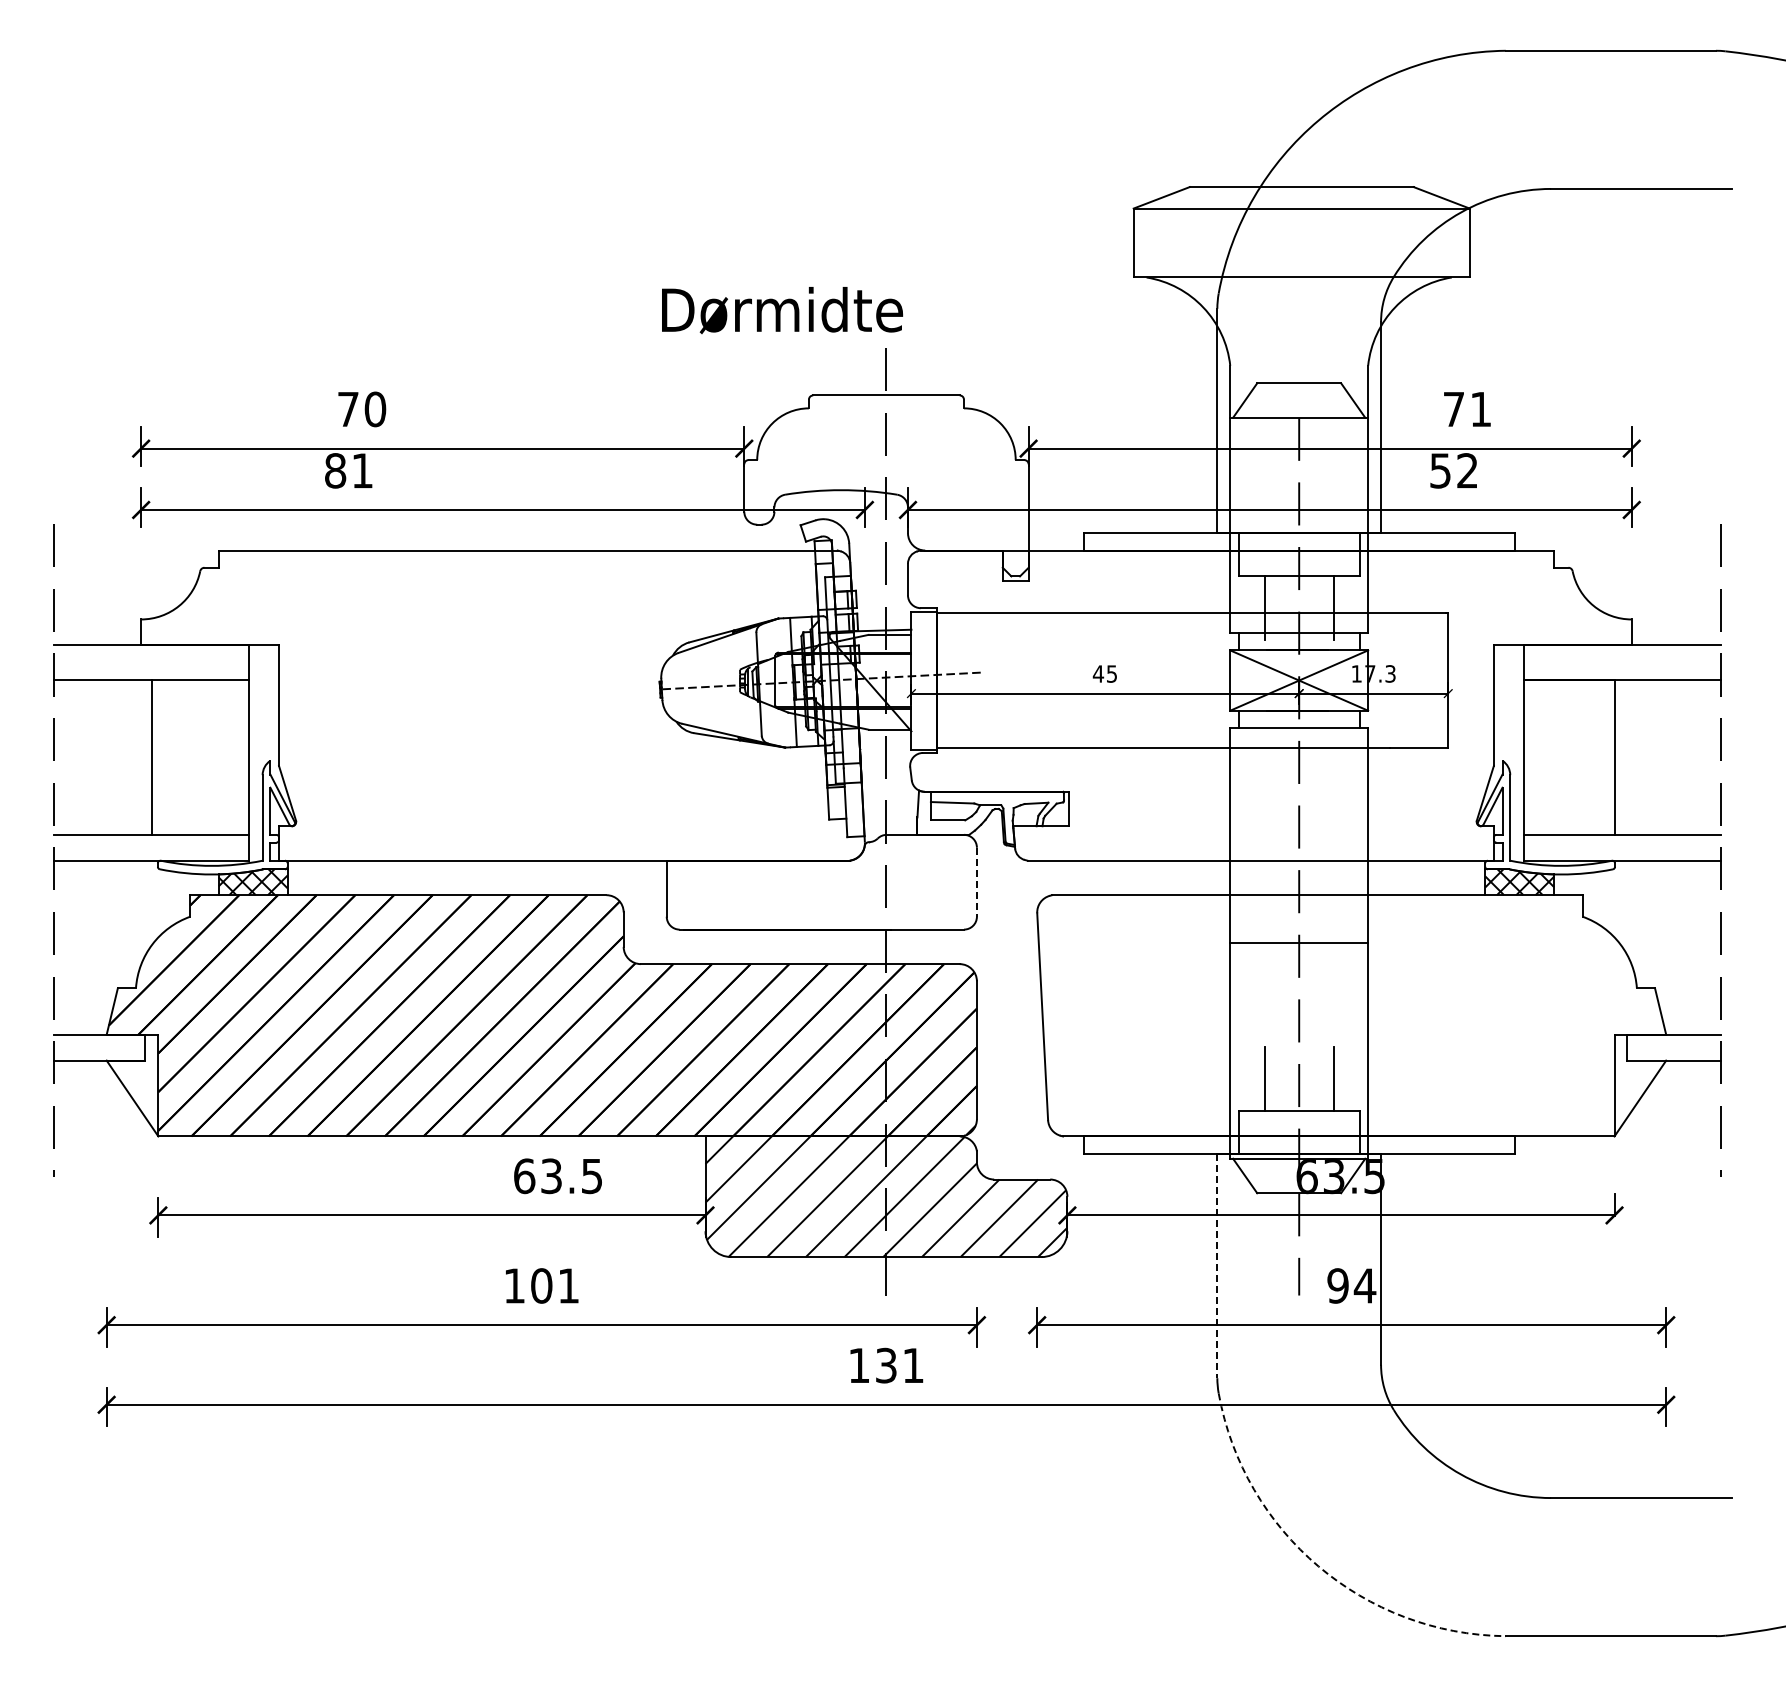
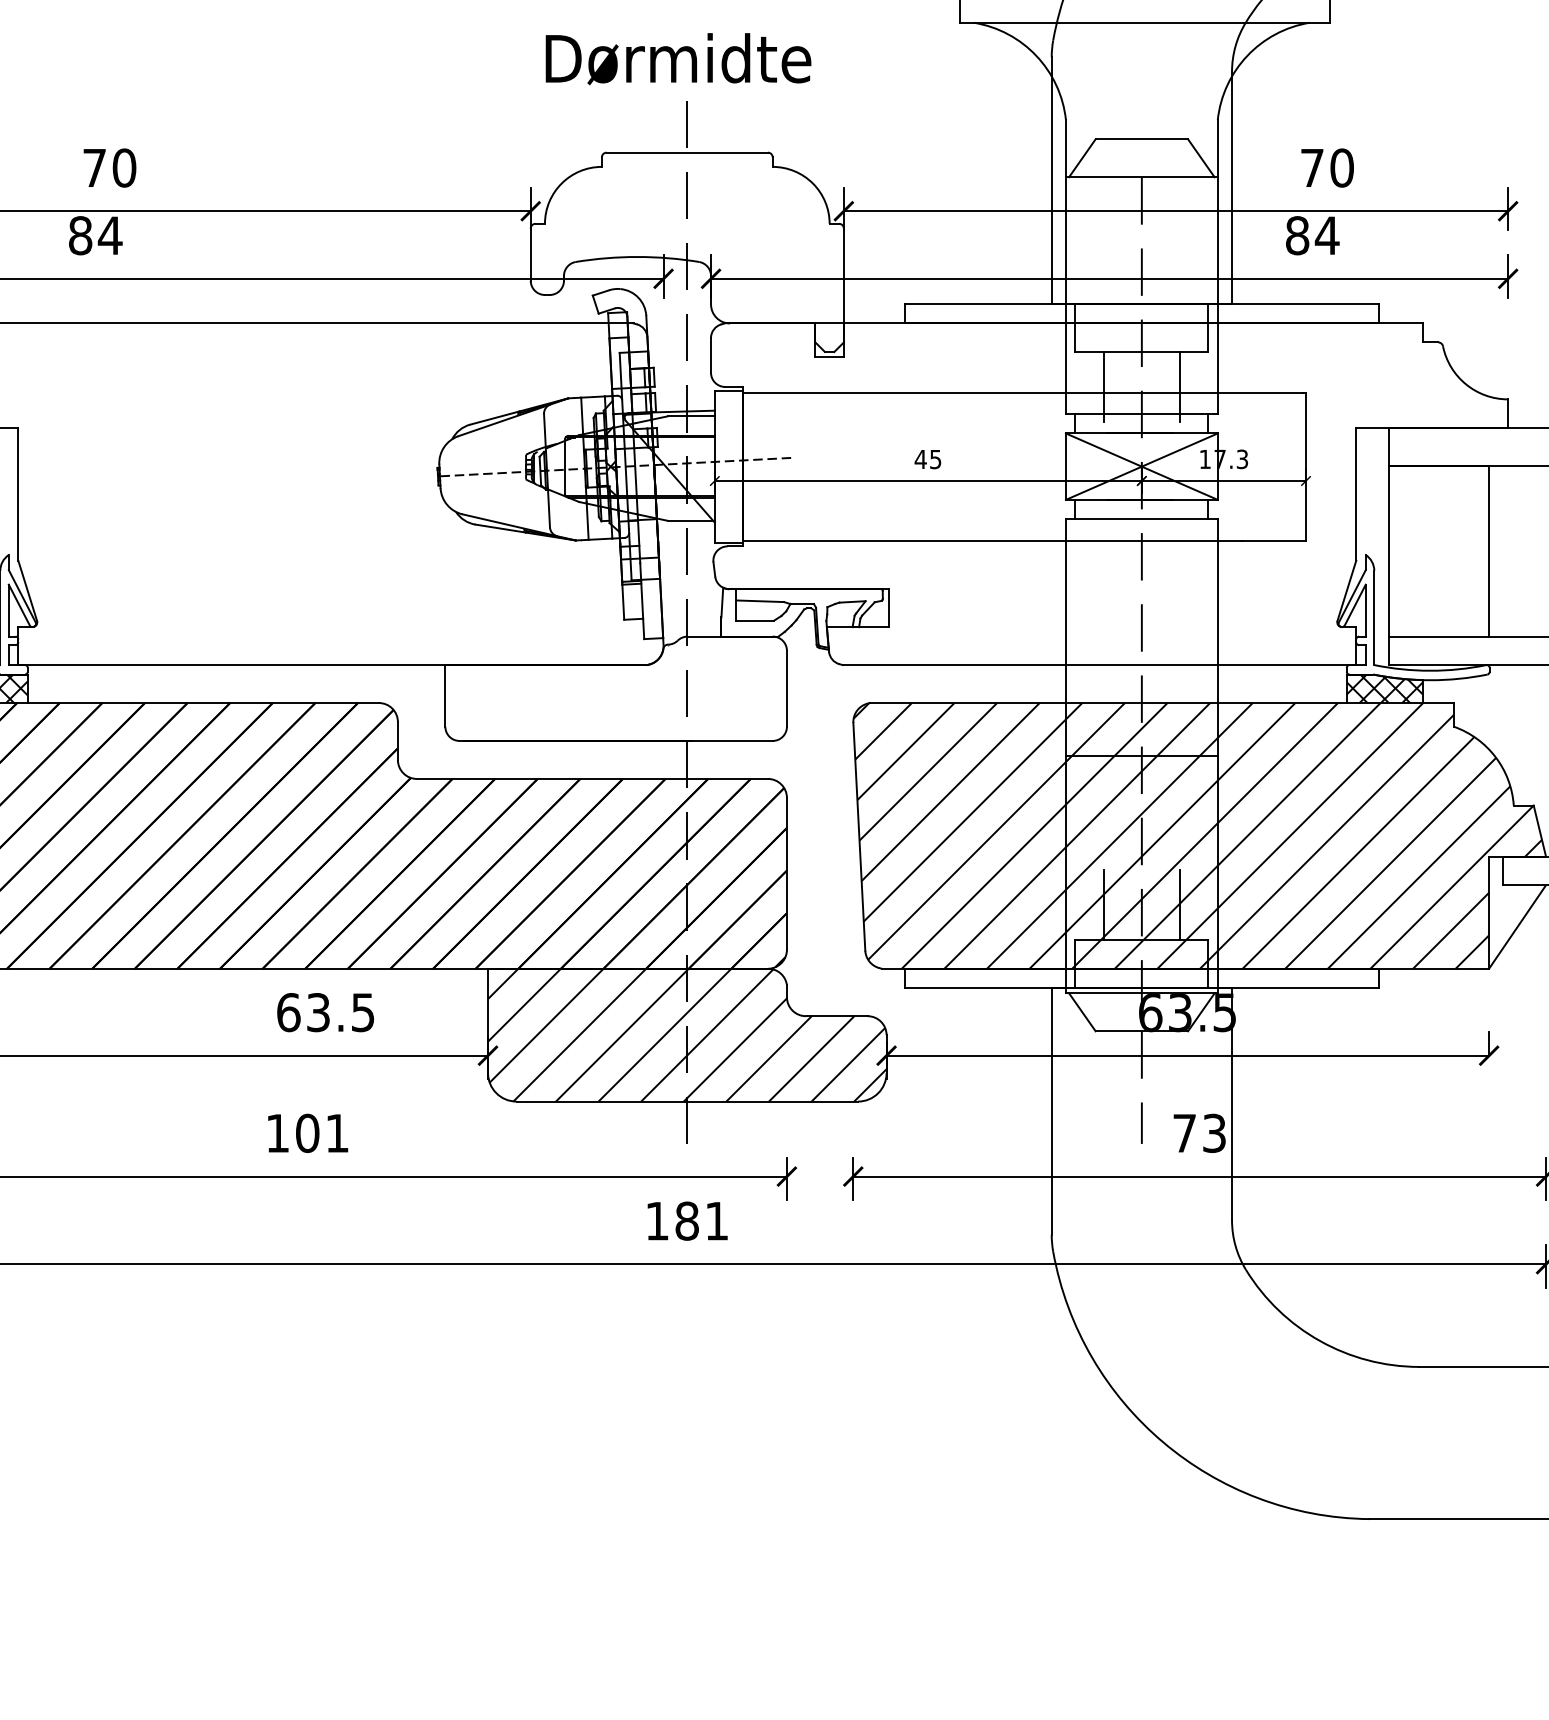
text: (782, 310) -> (678, 59), moved
text: (1480, 409) -> (1341, 168), 71 -> 70
text: (362, 470) -> (110, 235), 81 -> 84
text: (1454, 470) -> (1312, 235), 52 -> 84
line: (976, 882) -> (786, 689), dashed -> solid
hatch: (1349, 1015) -> (1197, 835), added
line: (1217, 1266) -> (1051, 1111), dashed -> solid
text: (1351, 1285) -> (1199, 1132), 94 -> 73
text: (885, 1365) -> (686, 1220), 131 -> 181
arc: (1318, 1566) -> (1163, 1442), dashed -> solid

